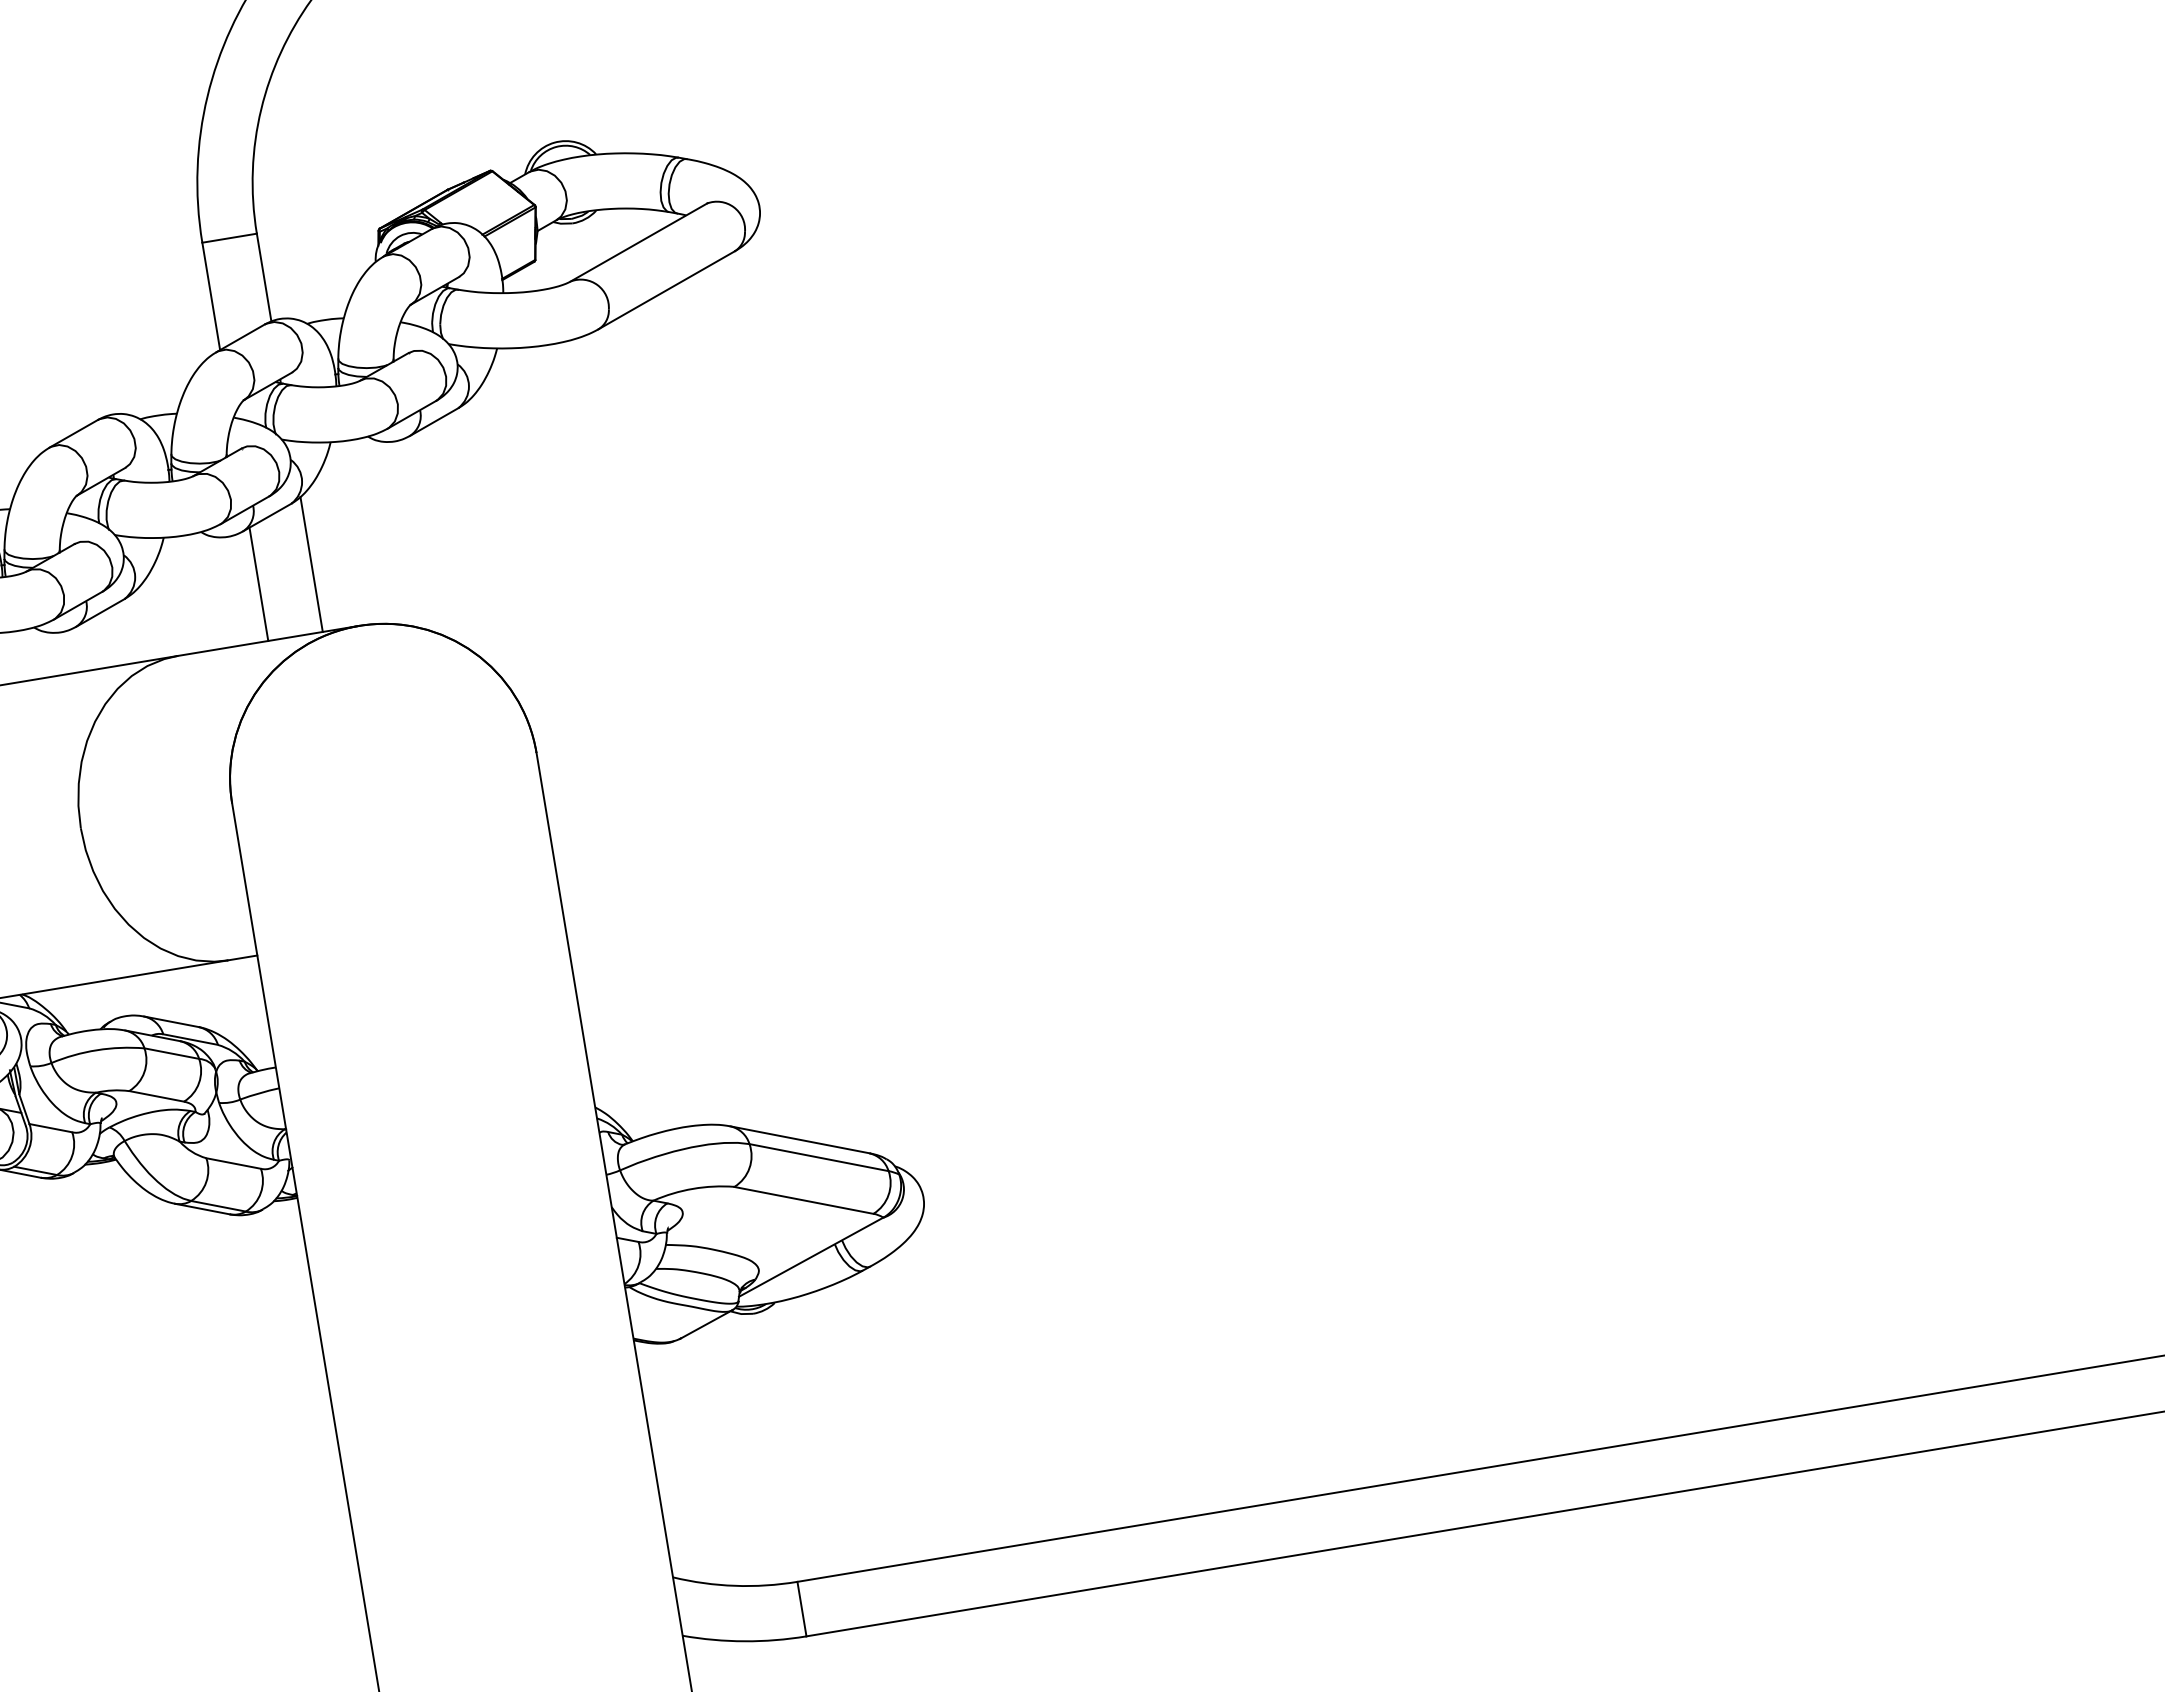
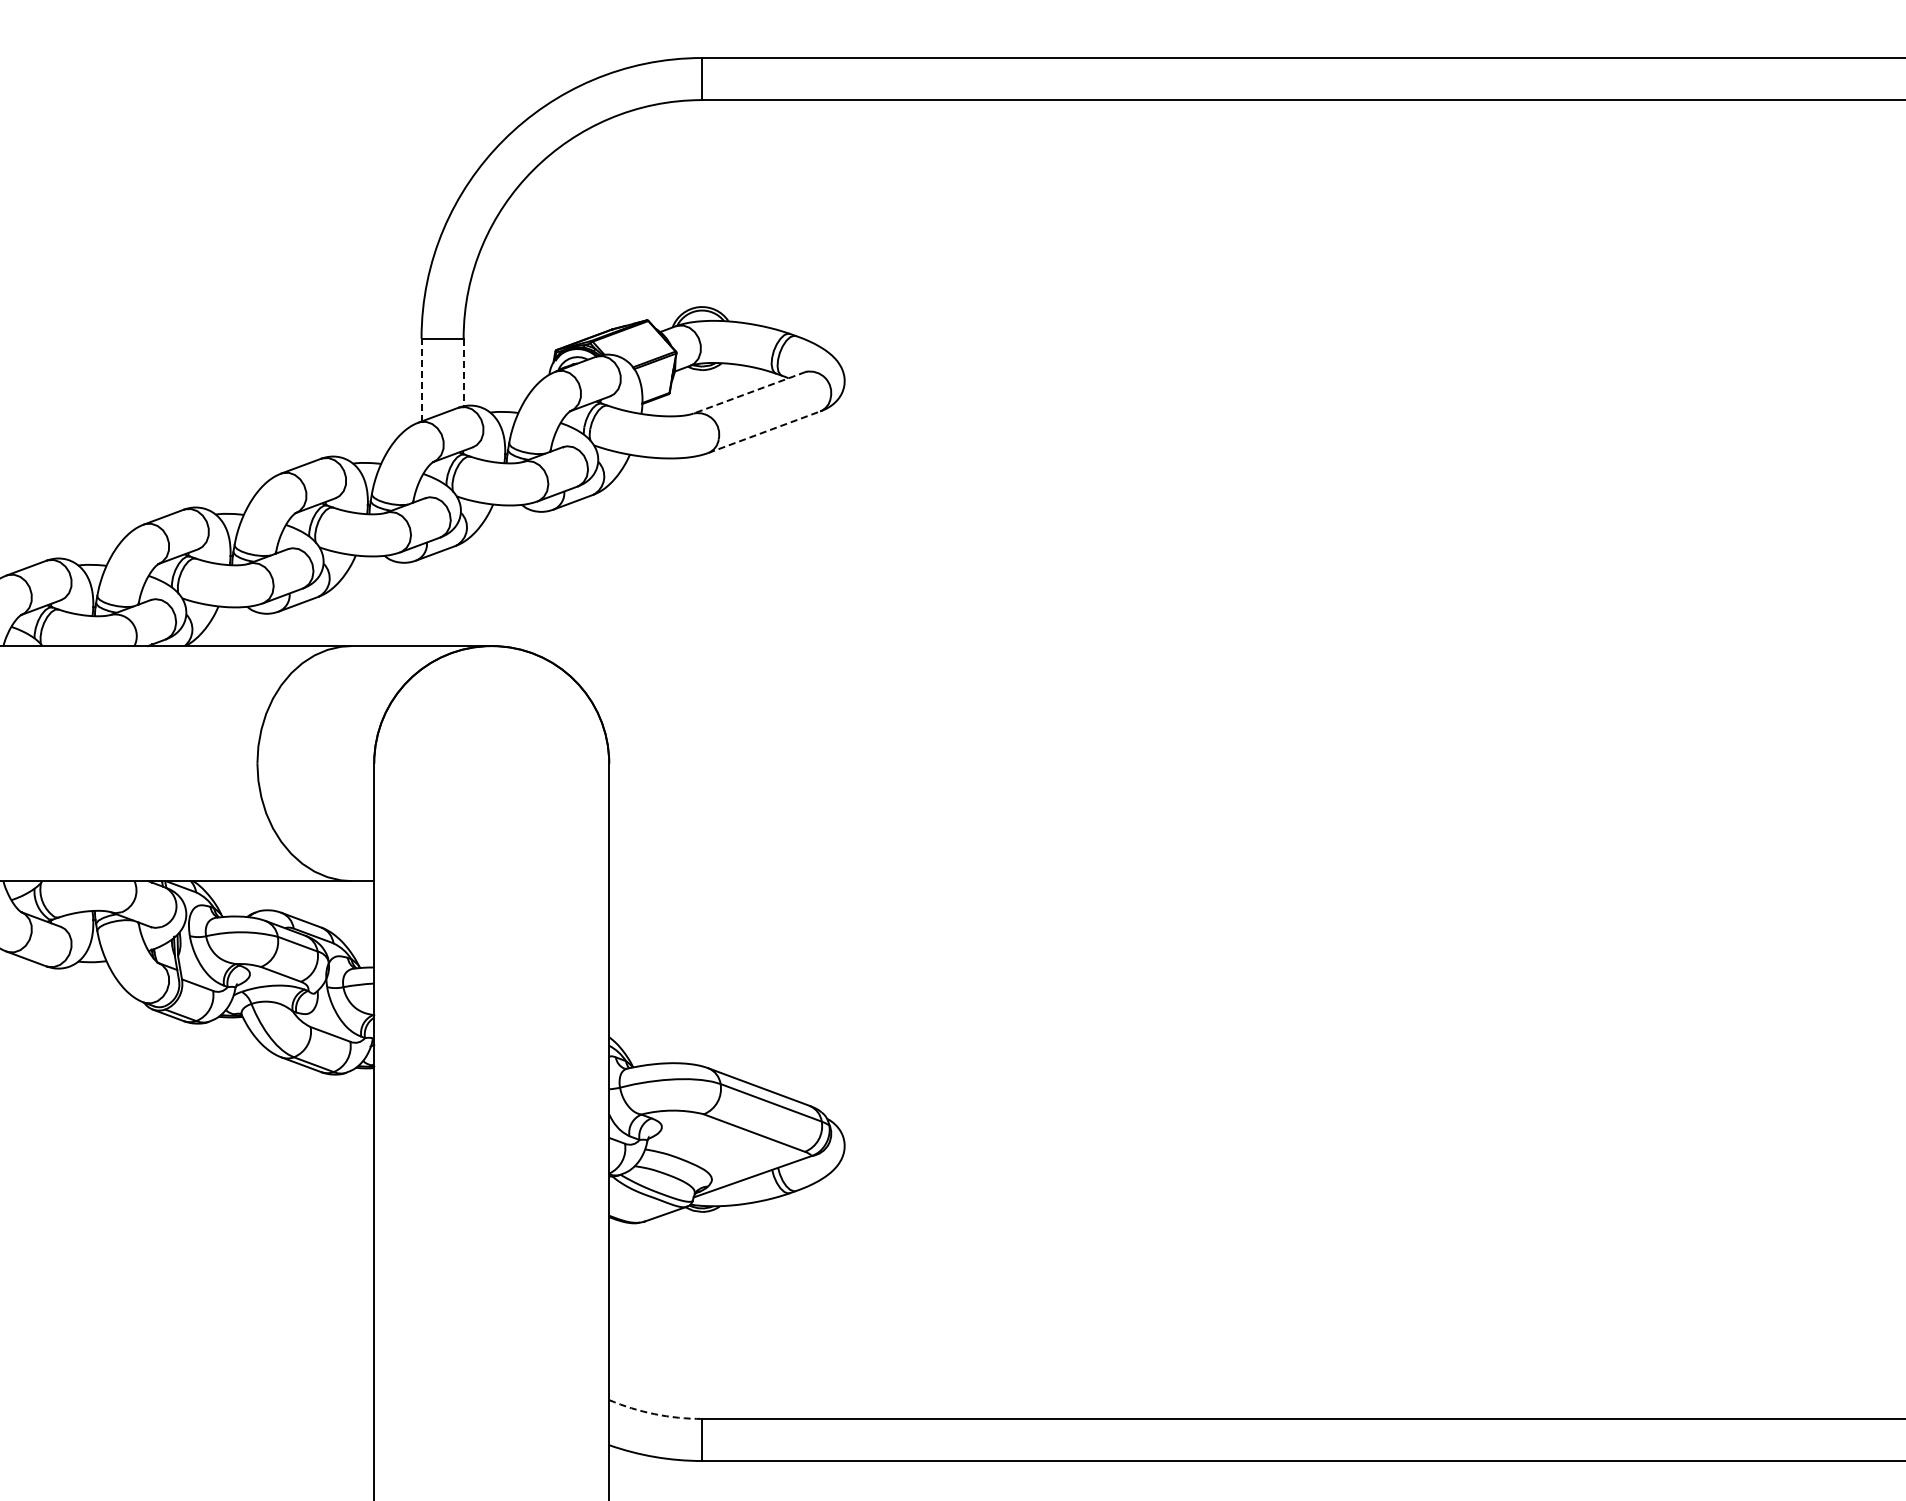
line: (638, 242) -> (749, 392), solid -> dashed
line: (263, 277) -> (463, 372), solid -> dashed
line: (666, 290) -> (764, 432), solid -> dashed
line: (211, 295) -> (421, 379), solid -> dashed
line: (311, 563) -> (463, 593), removed
line: (258, 584) -> (421, 602), removed
arc: (734, 1586) -> (654, 1414), solid -> dashed

